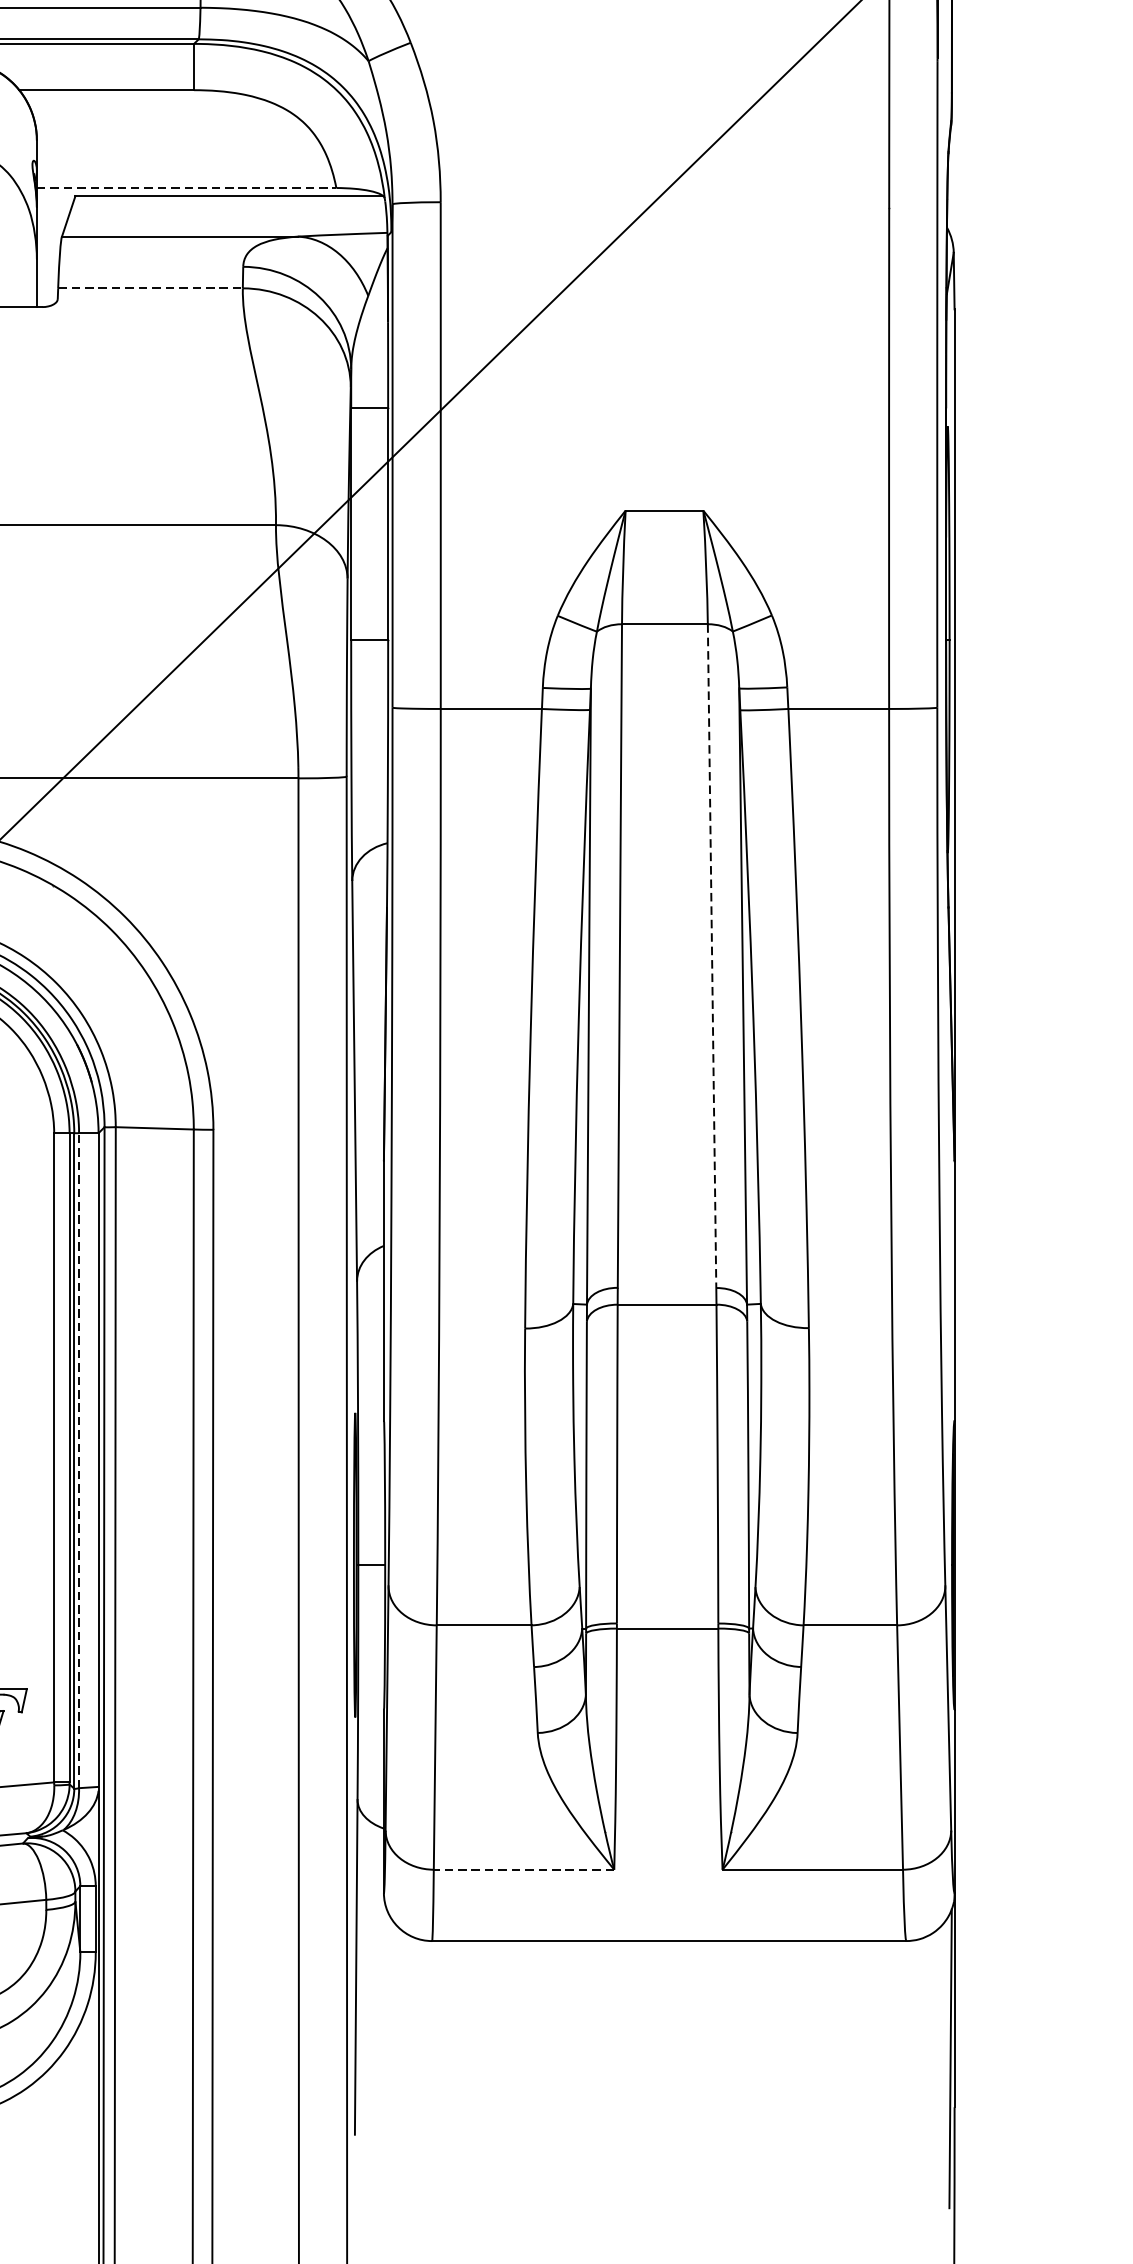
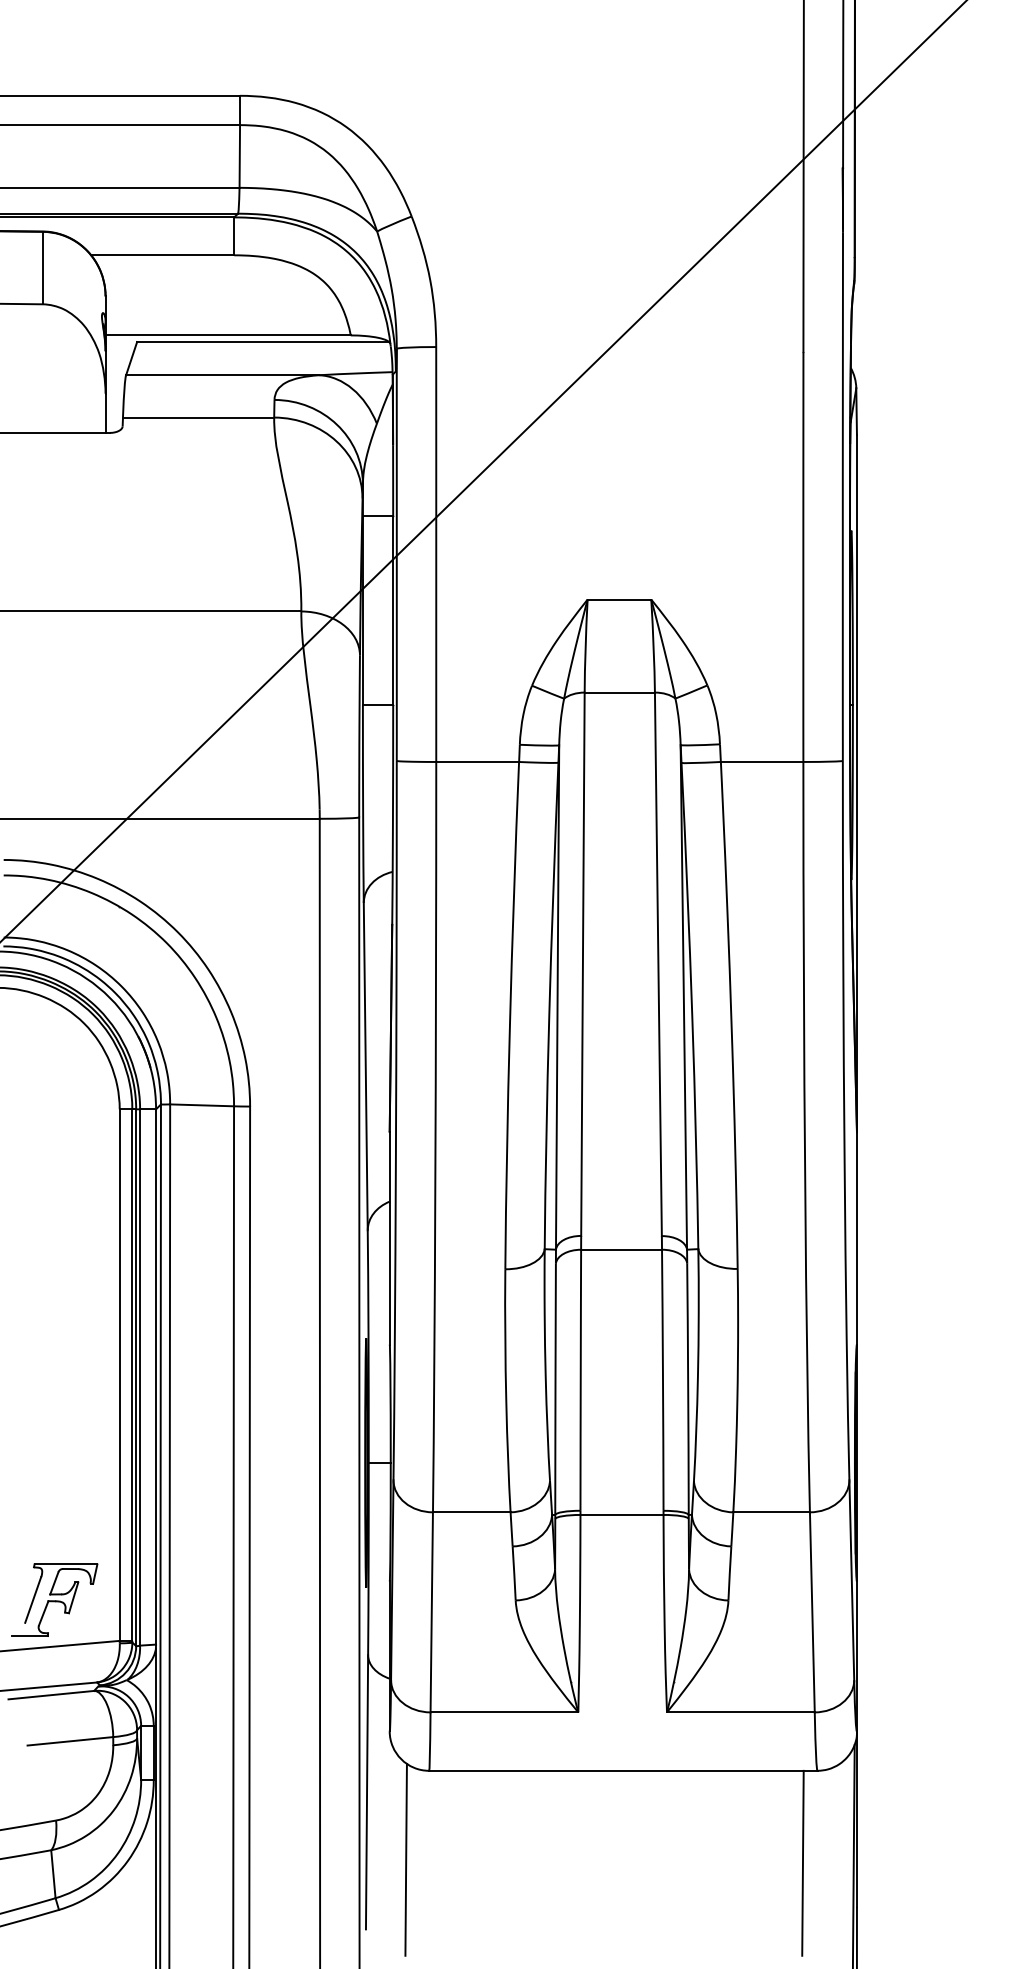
line: (187, 188) -> (228, 335), dashed -> solid
line: (150, 288) -> (198, 417), dashed -> solid
line: (712, 956) -> (658, 964), dashed -> solid
line: (79, 1459) -> (140, 1376), dashed -> solid
line: (524, 1869) -> (504, 1712), dashed -> solid
line: (403, 2049) -> (405, 1859), added
line: (888, 2053) -> (802, 1862), added

